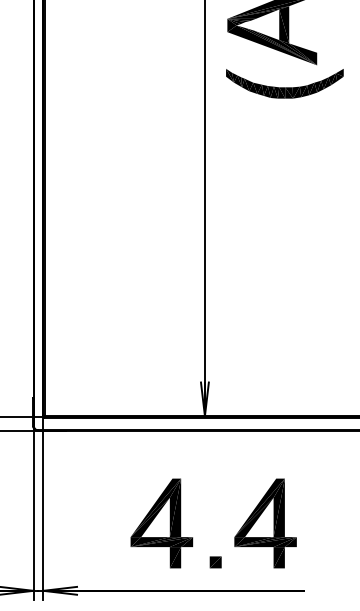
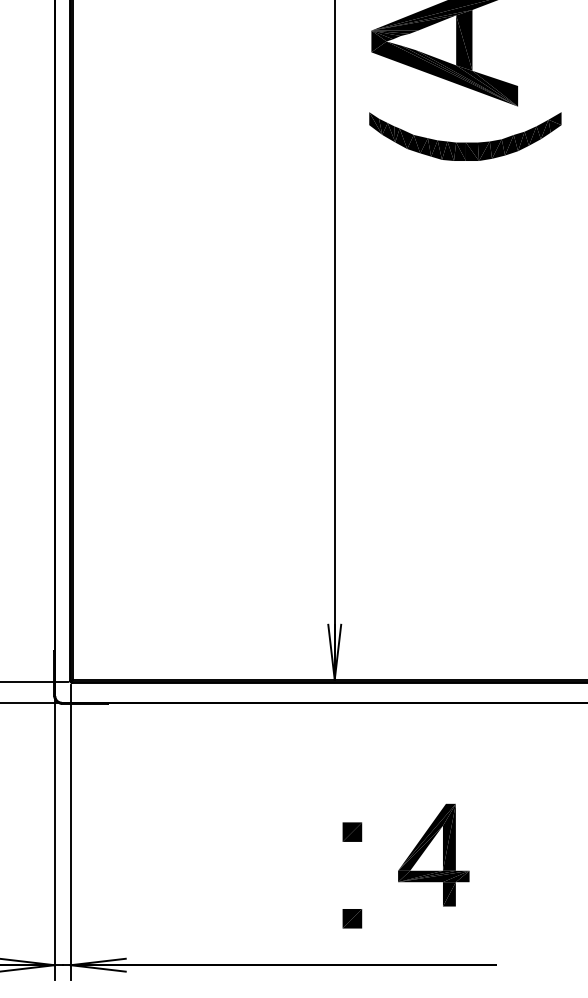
part: (215, 509) -> (352, 832), added
part: (161, 523) -> (263, 855), removed
part: (265, 523) -> (433, 855), size x0.7

